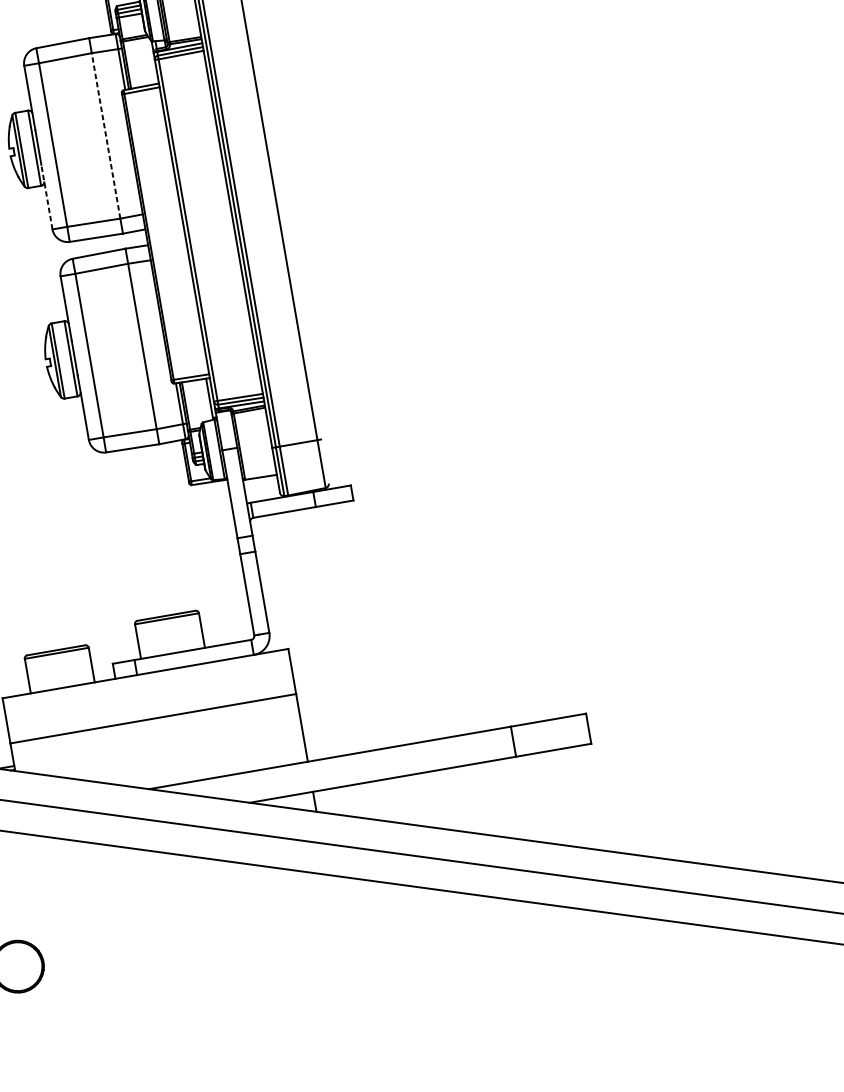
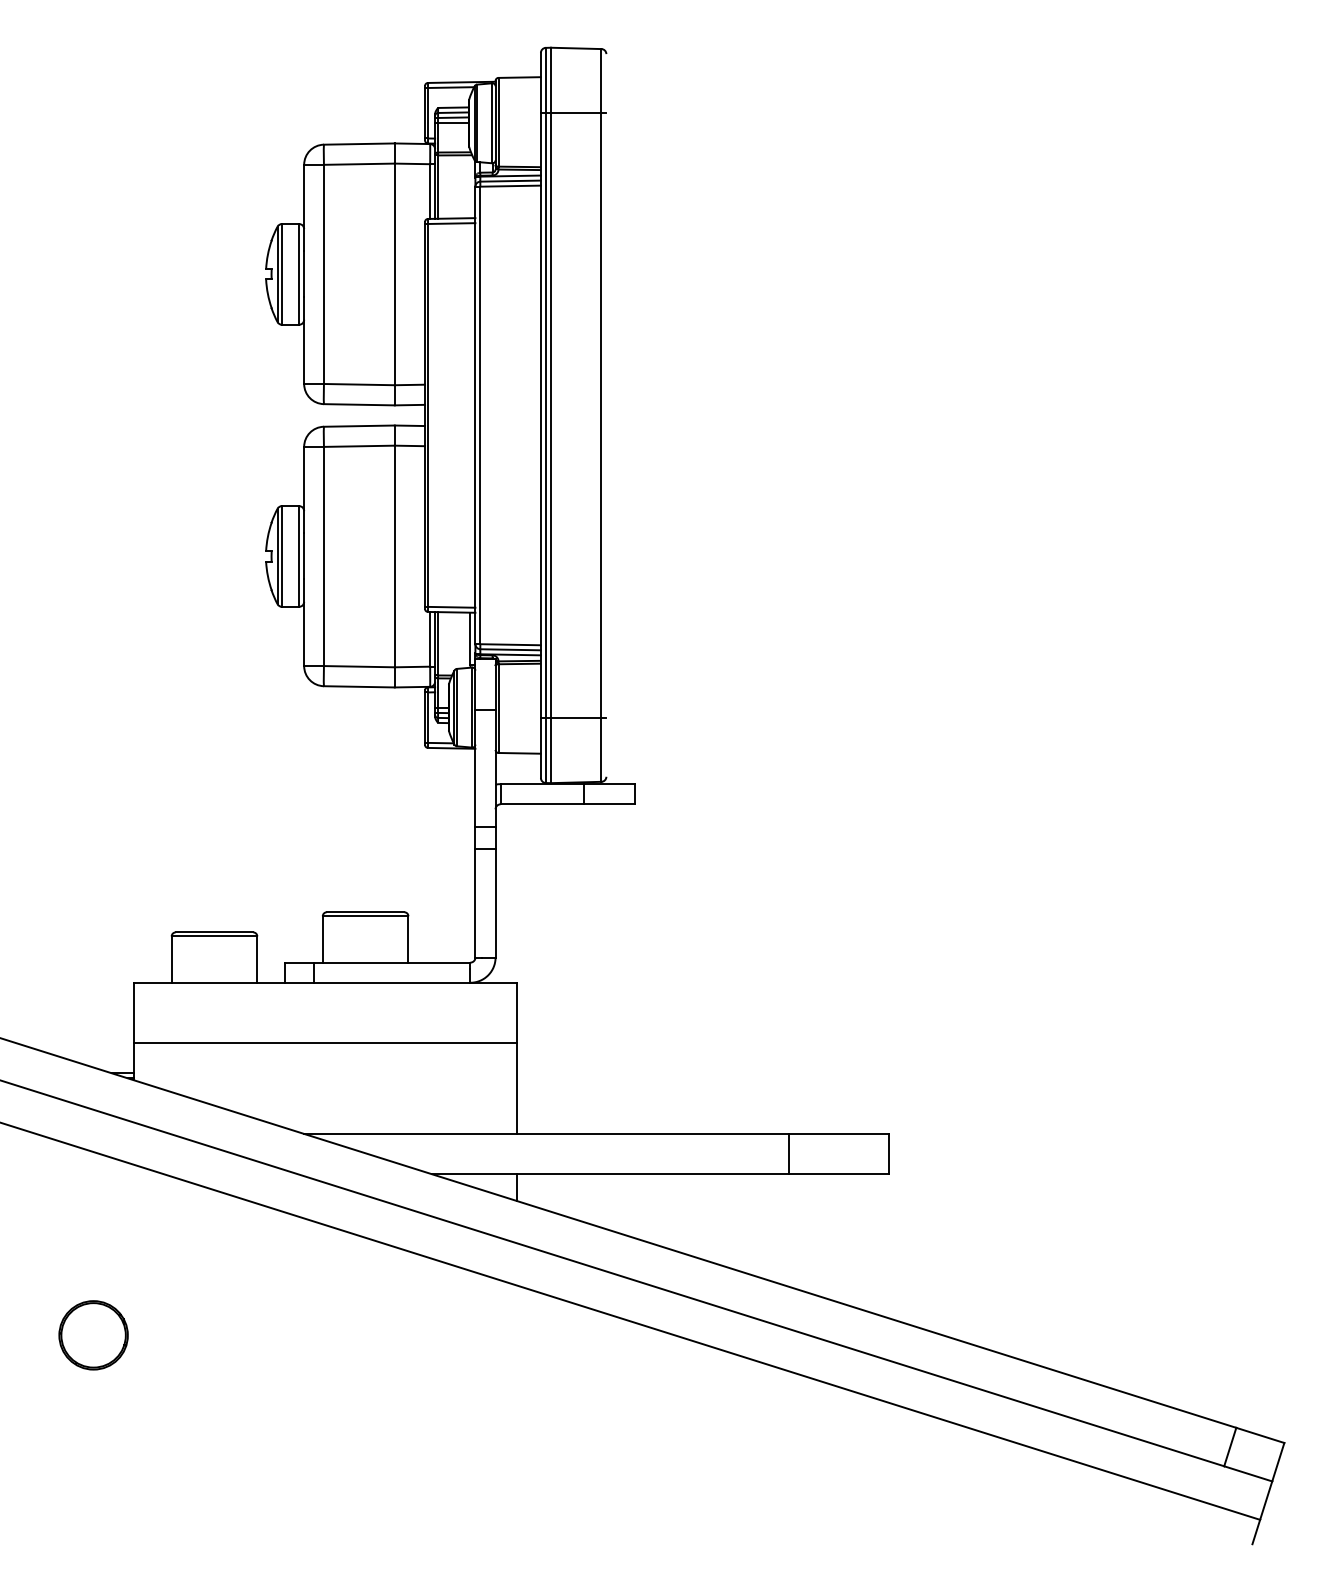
line: (105, 136) -> (394, 274), dashed -> solid
line: (47, 196) -> (304, 340), dashed -> solid

